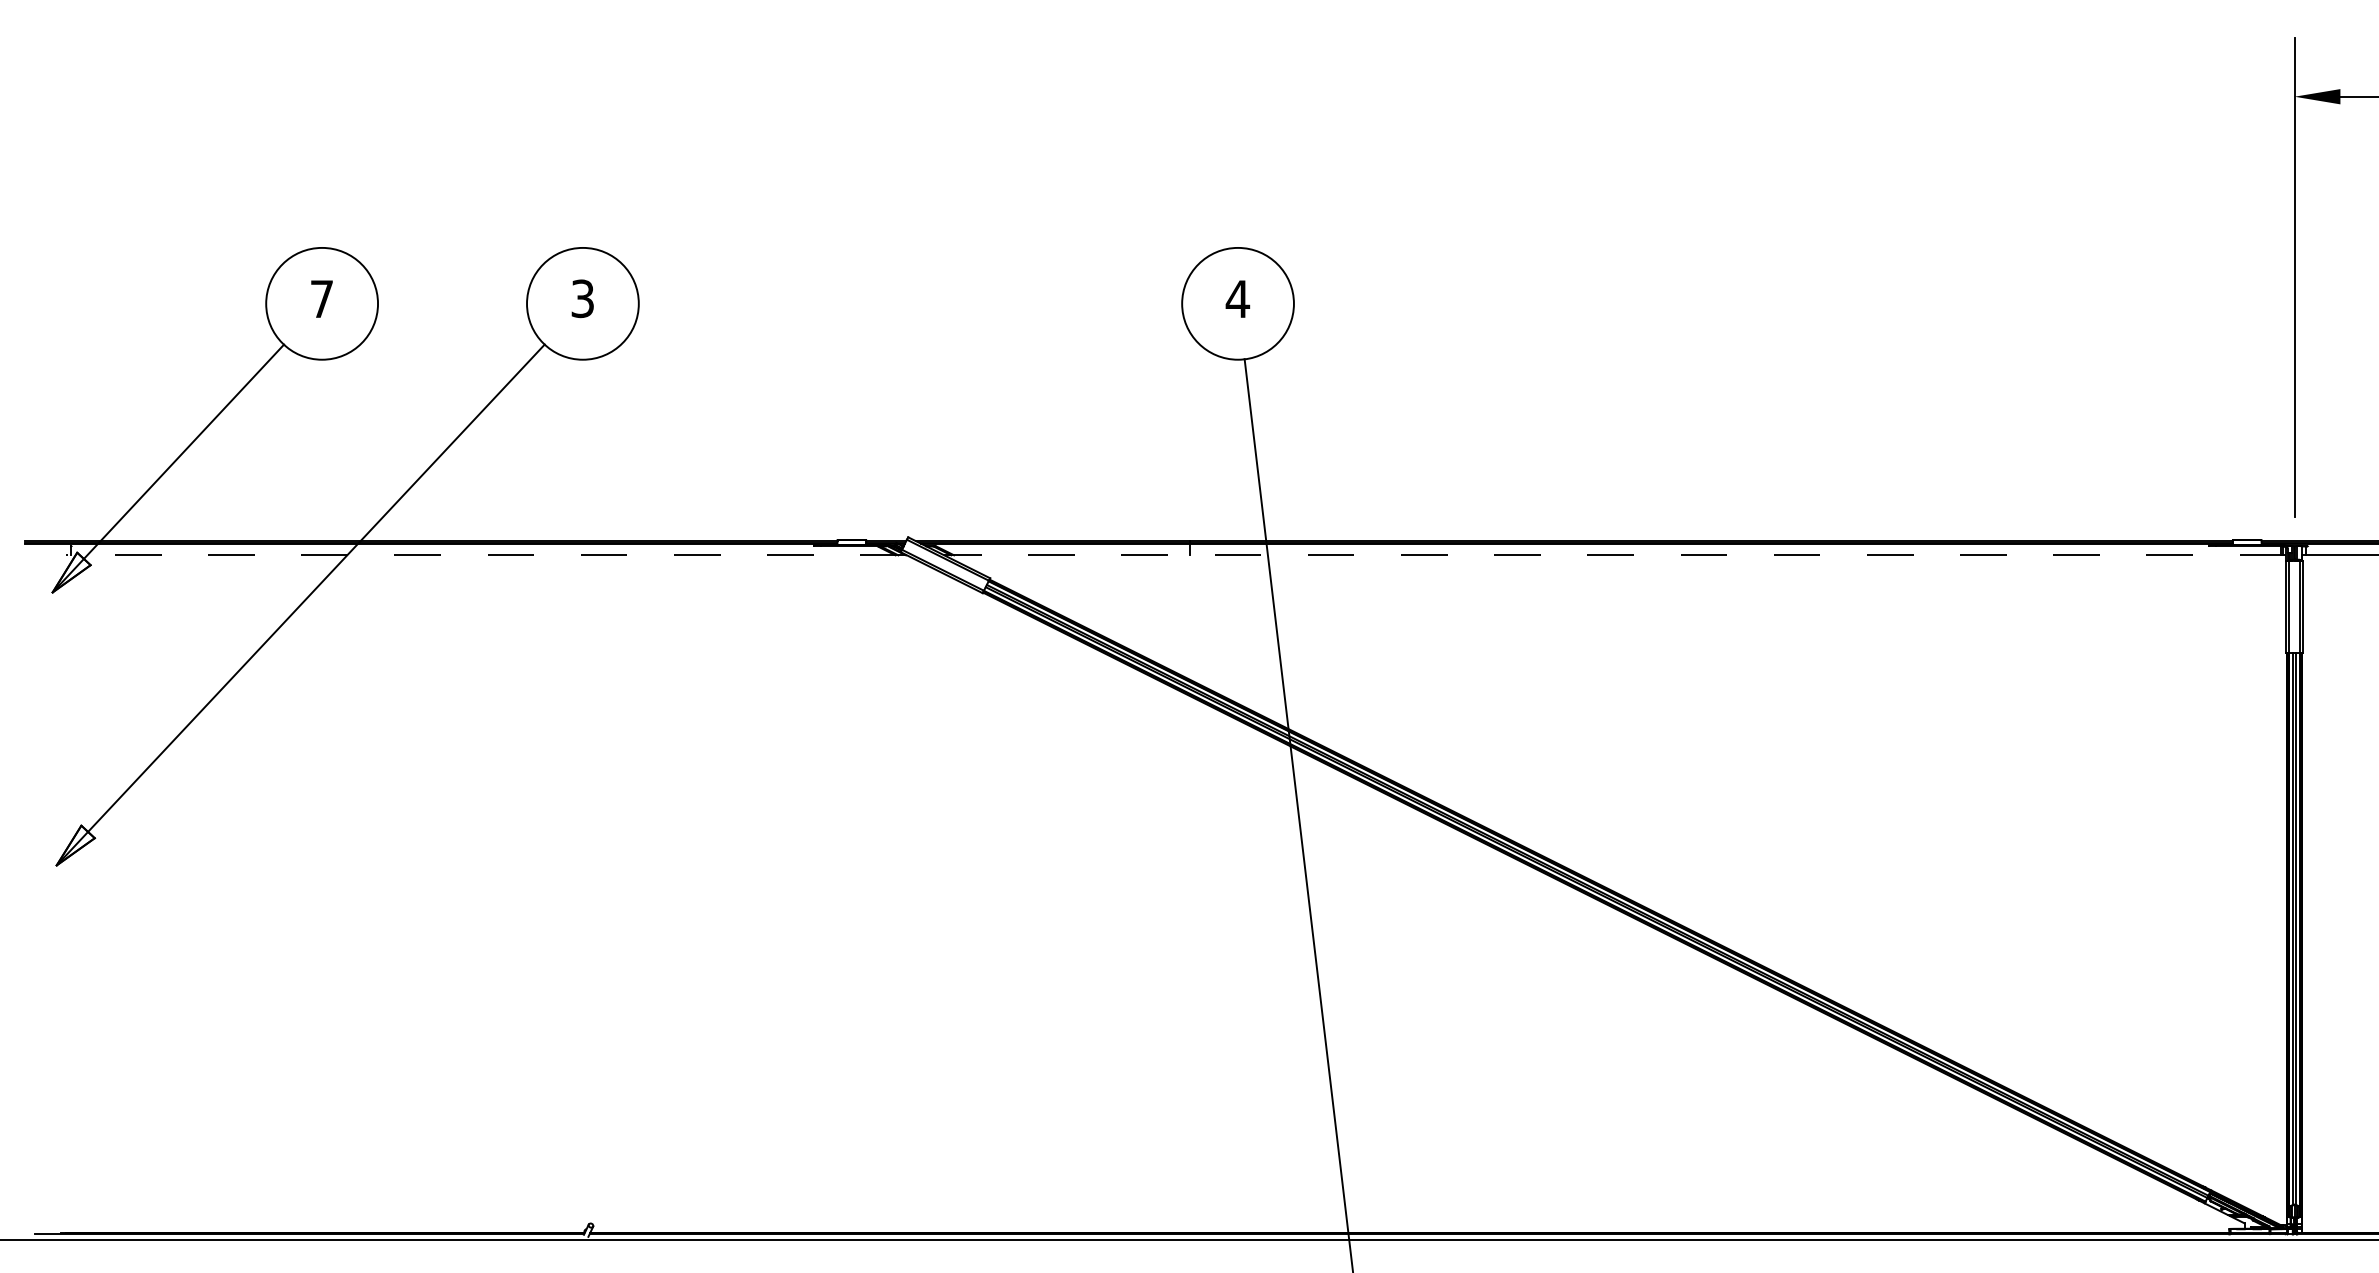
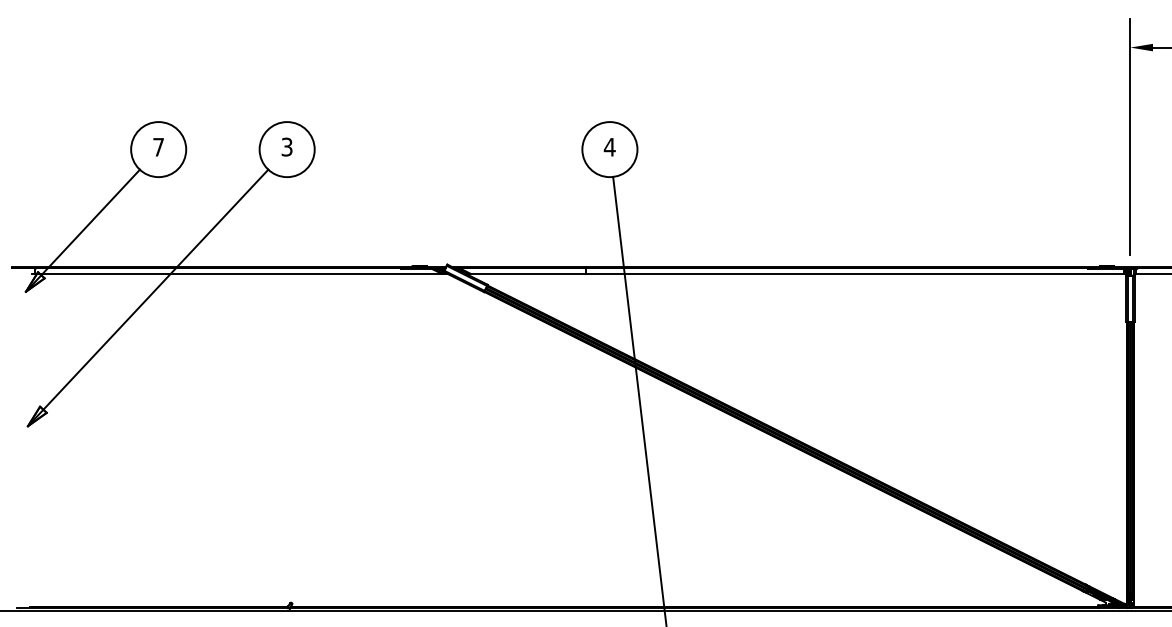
line: (486, 555) -> (239, 273), dashed -> solid
line: (1614, 555) -> (795, 273), dashed -> solid

